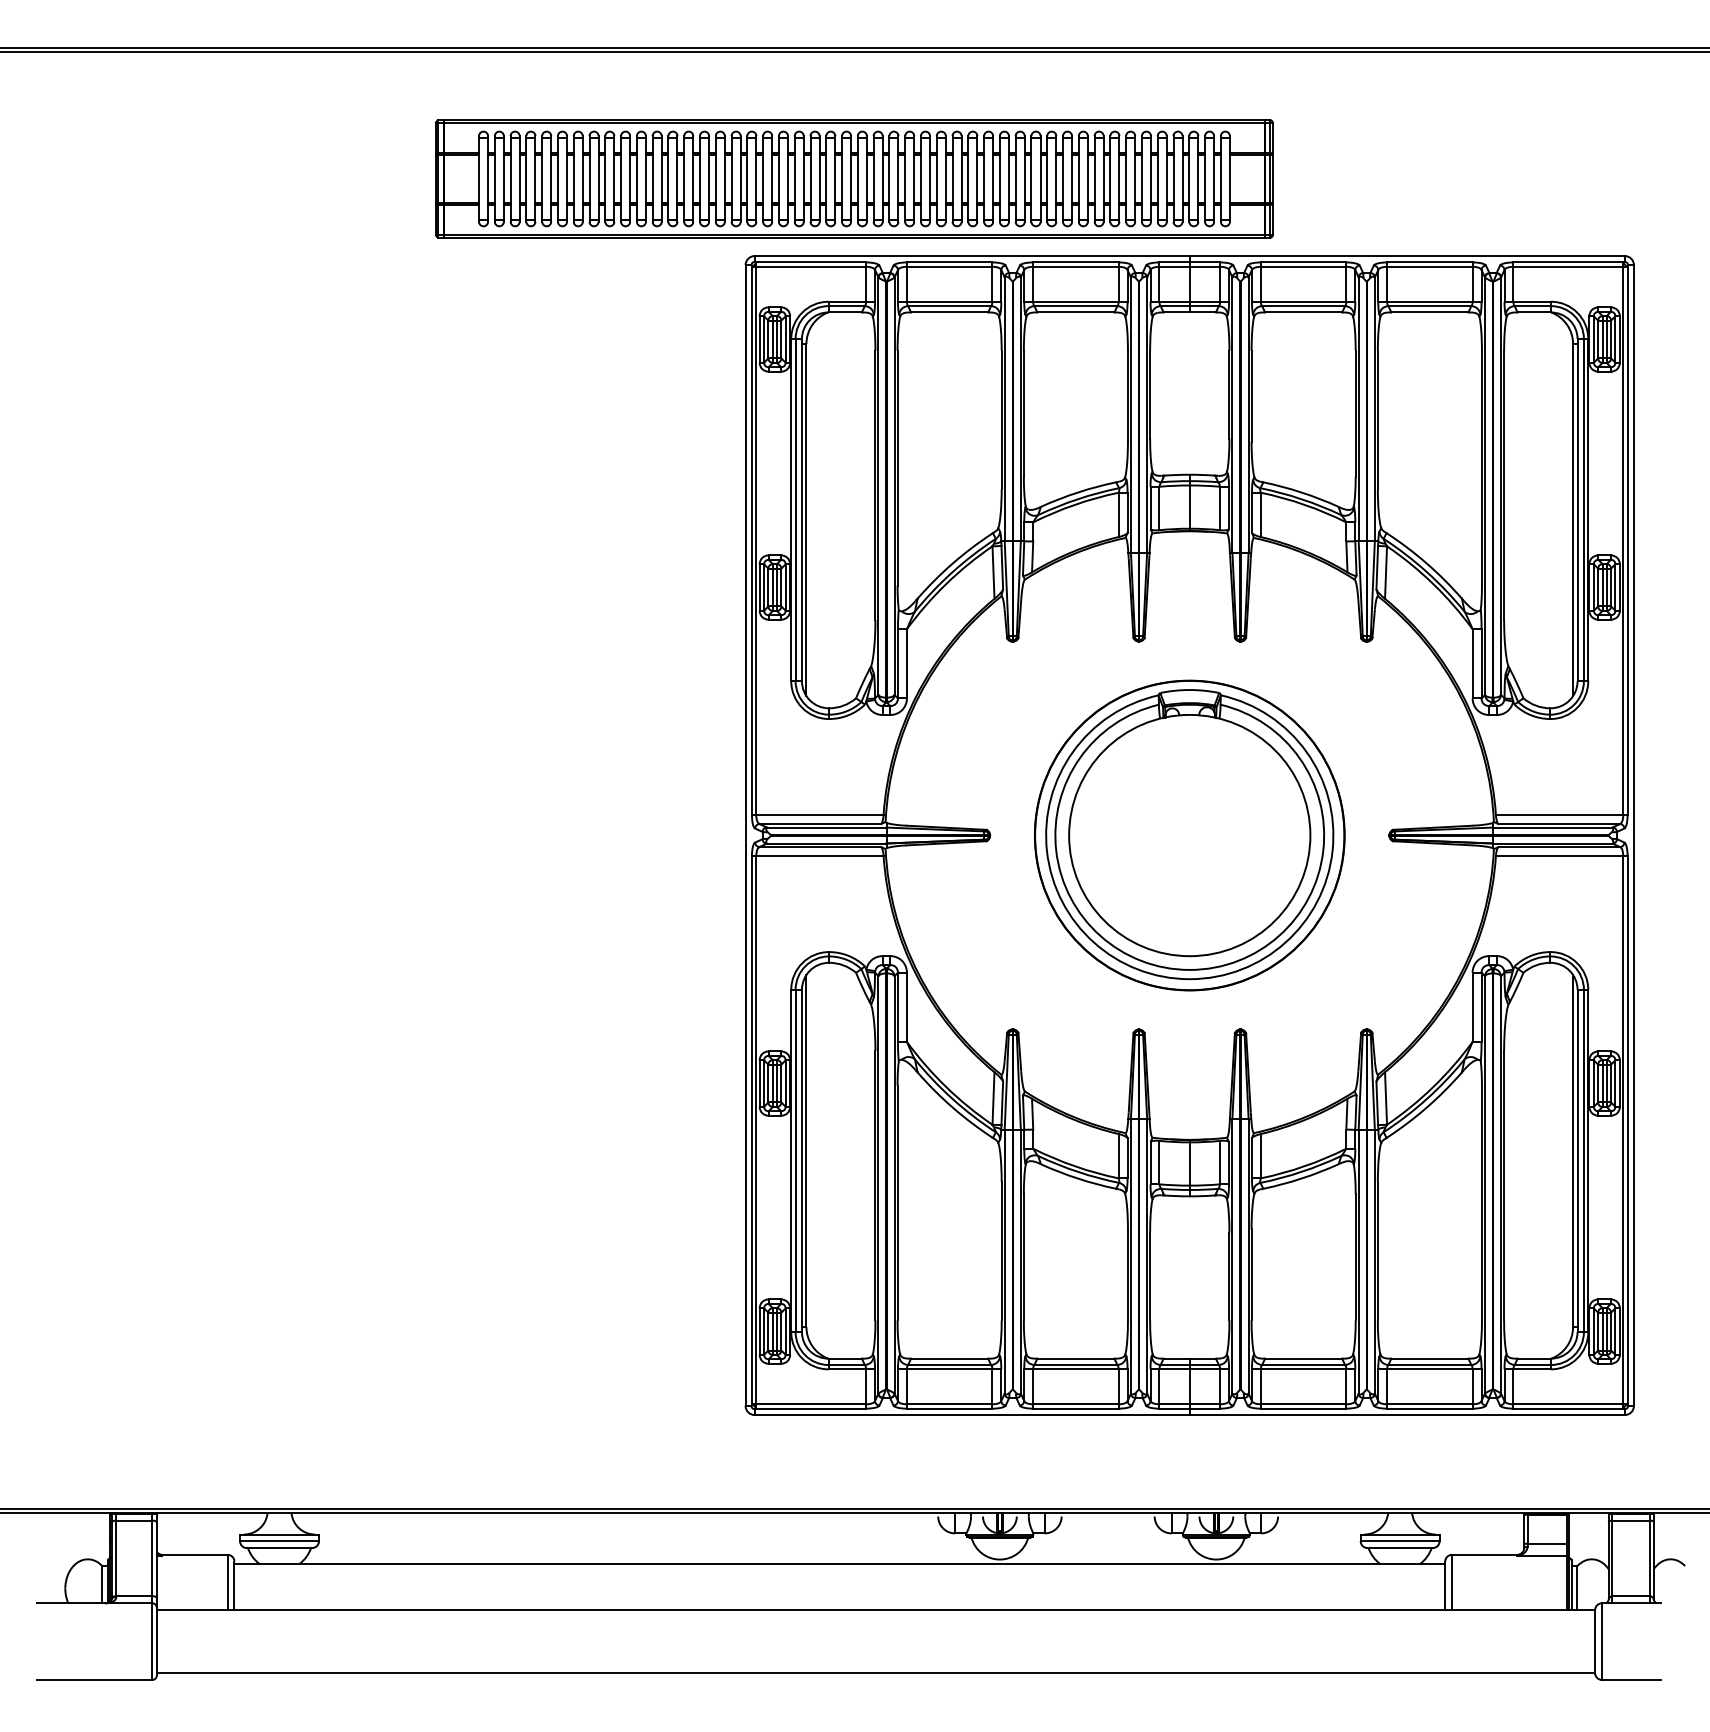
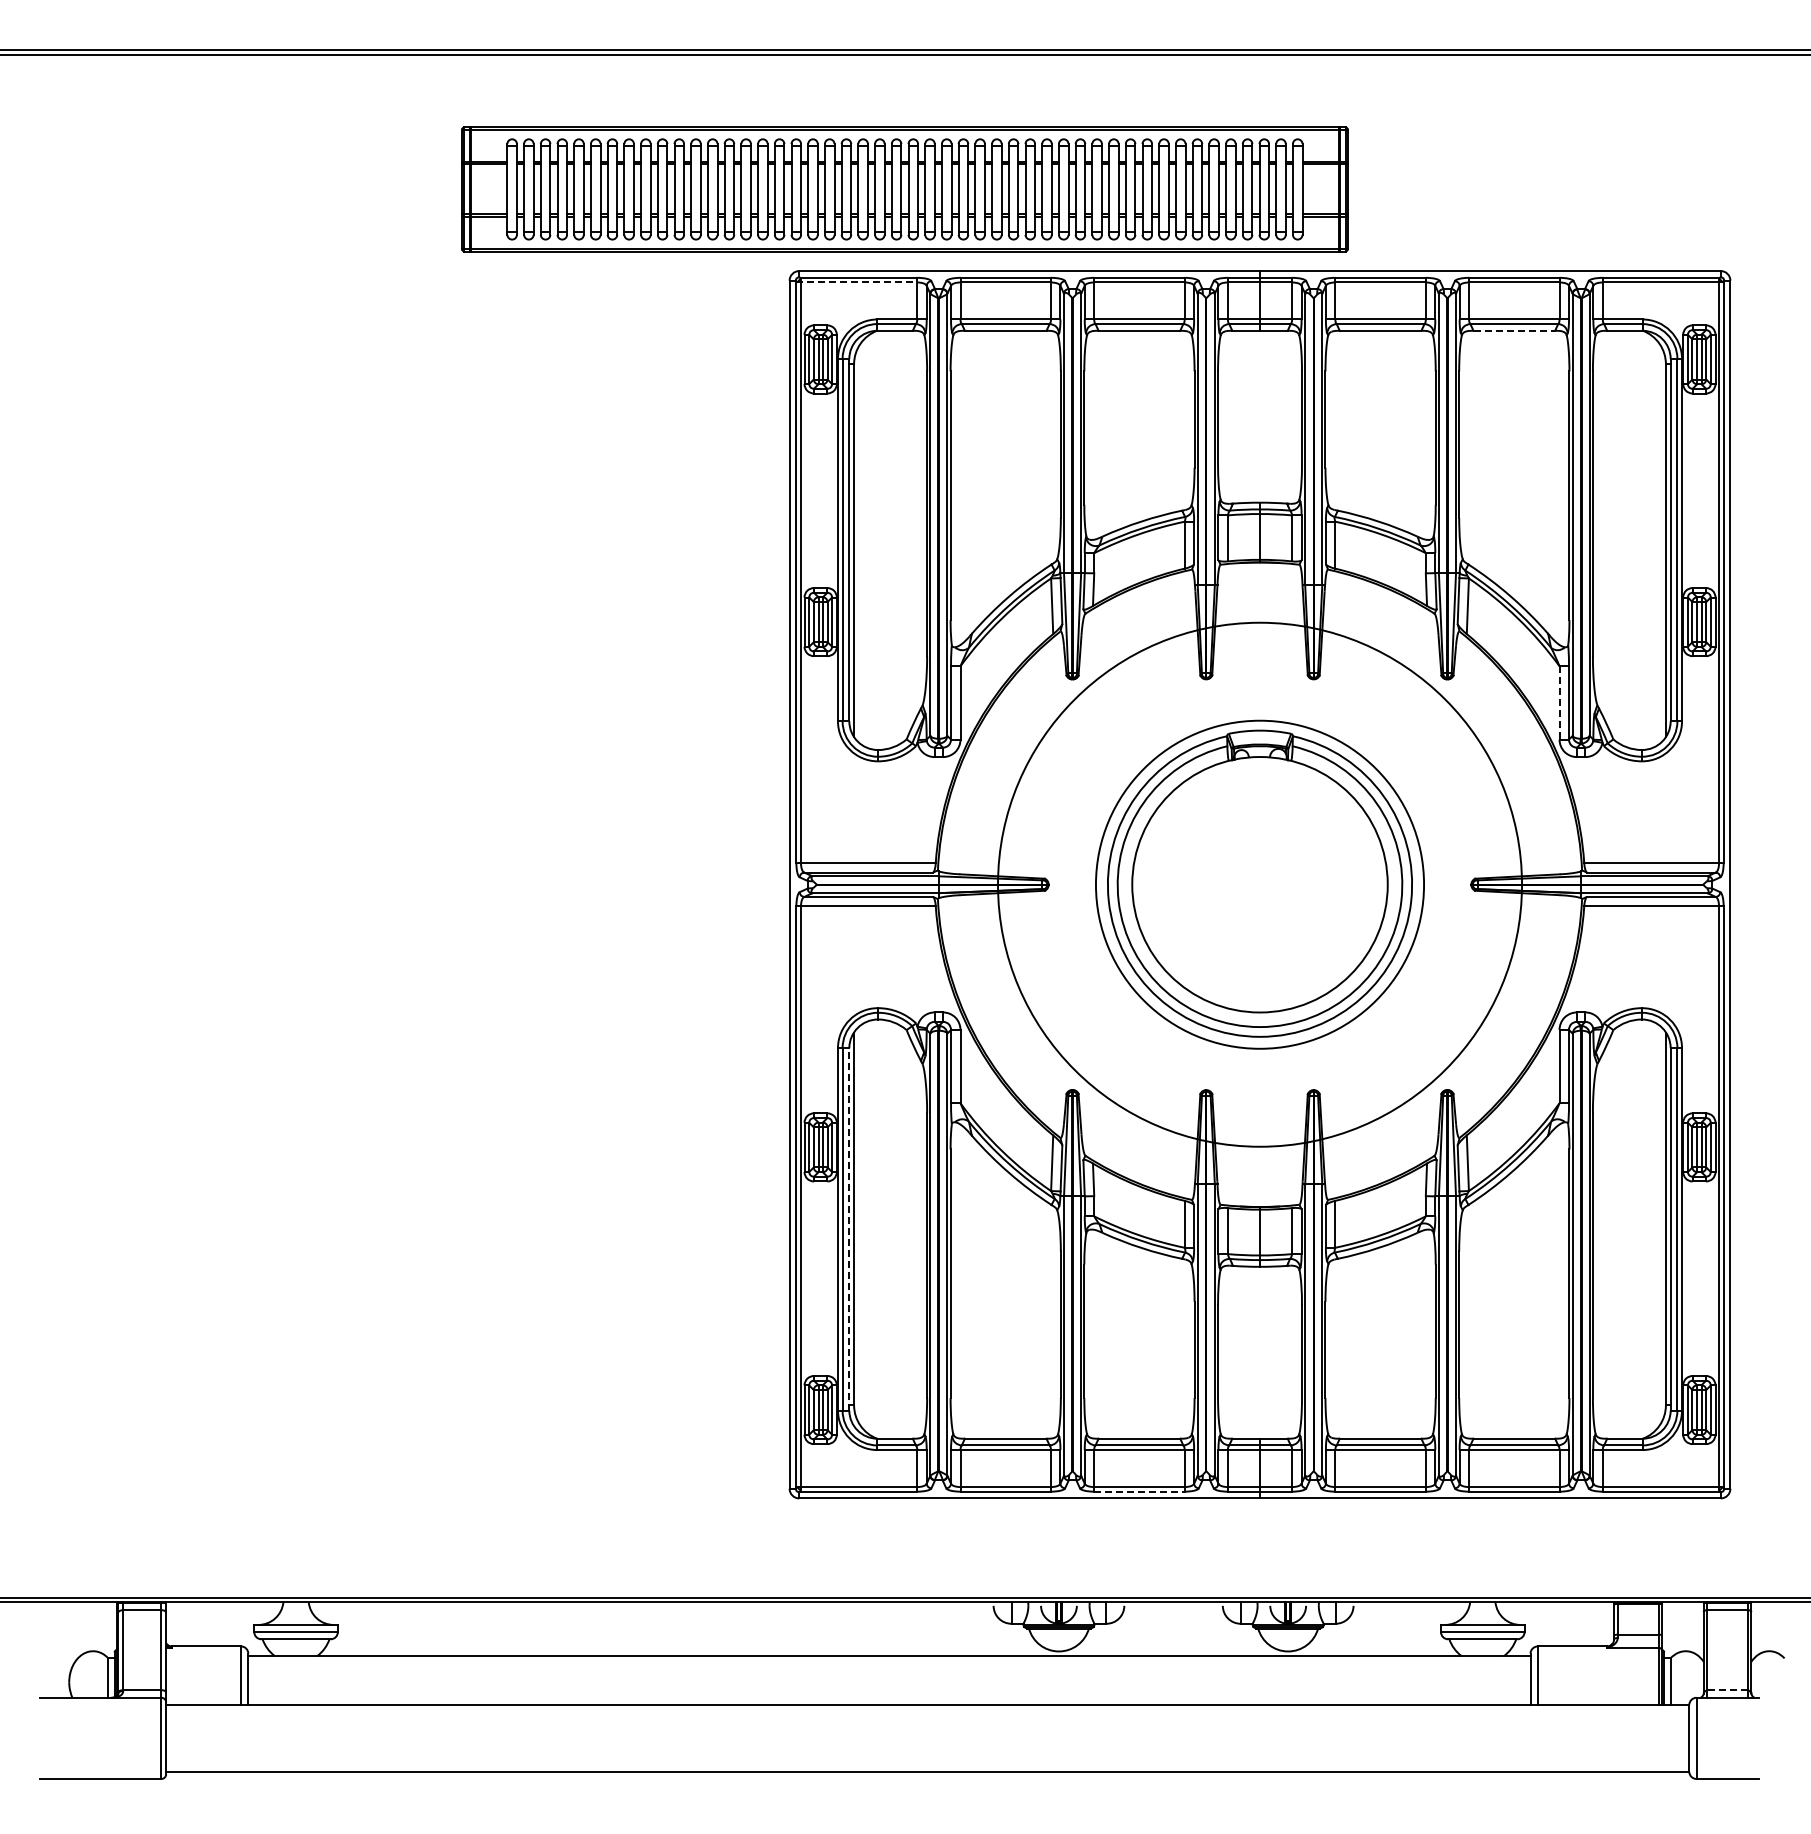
line: (809, 266) -> (857, 282), solid -> dashed
line: (1430, 312) -> (1514, 330), solid -> dashed
line: (1472, 663) -> (1559, 702), solid -> dashed
circle: (1189, 835) -> (1259, 884), size x1.6
line: (802, 1160) -> (849, 1228), solid -> dashed
line: (1075, 1408) -> (1139, 1491), solid -> dashed
line: (1631, 1596) -> (1727, 1690), solid -> dashed

